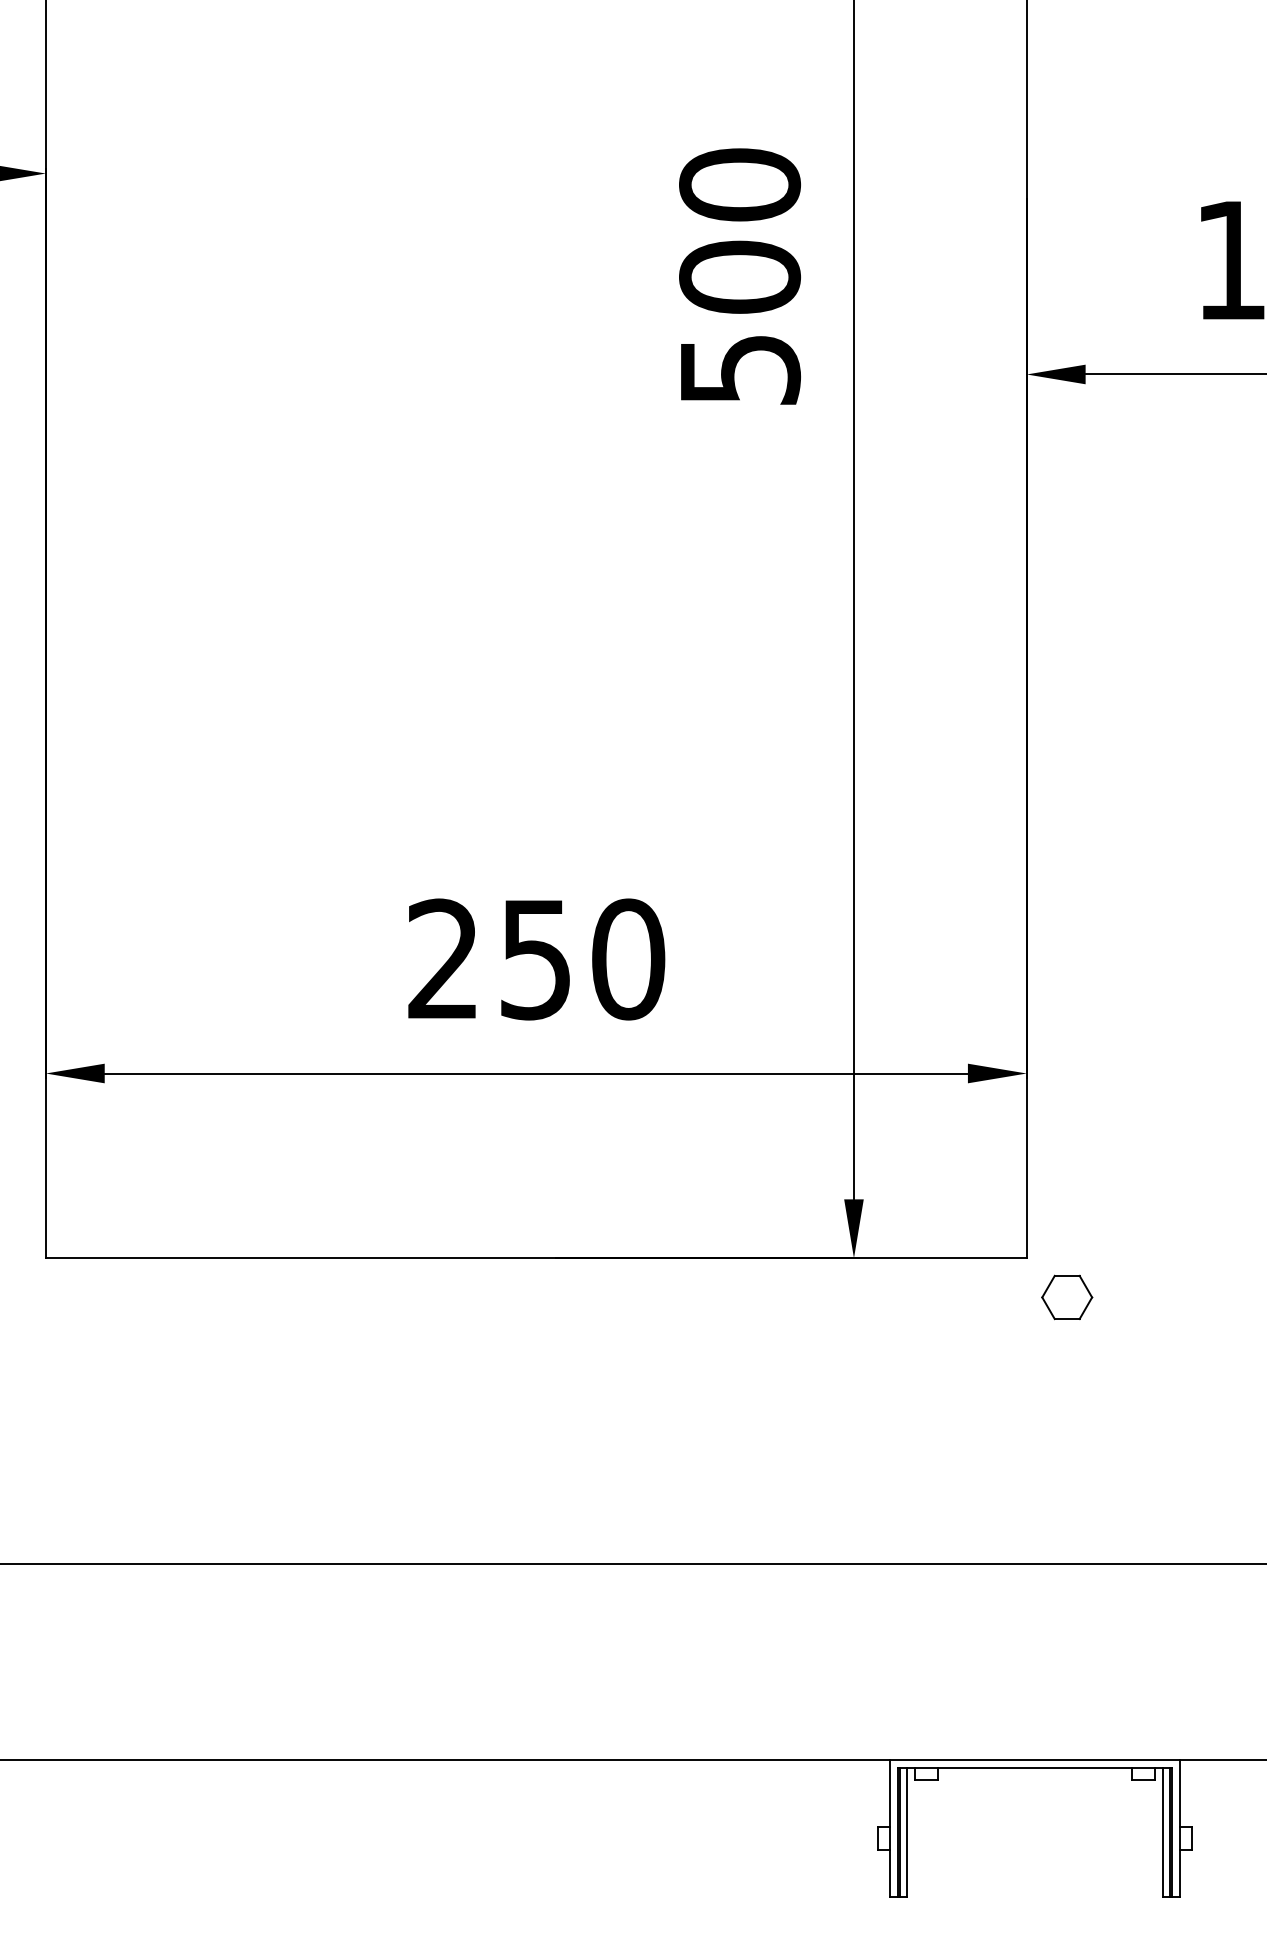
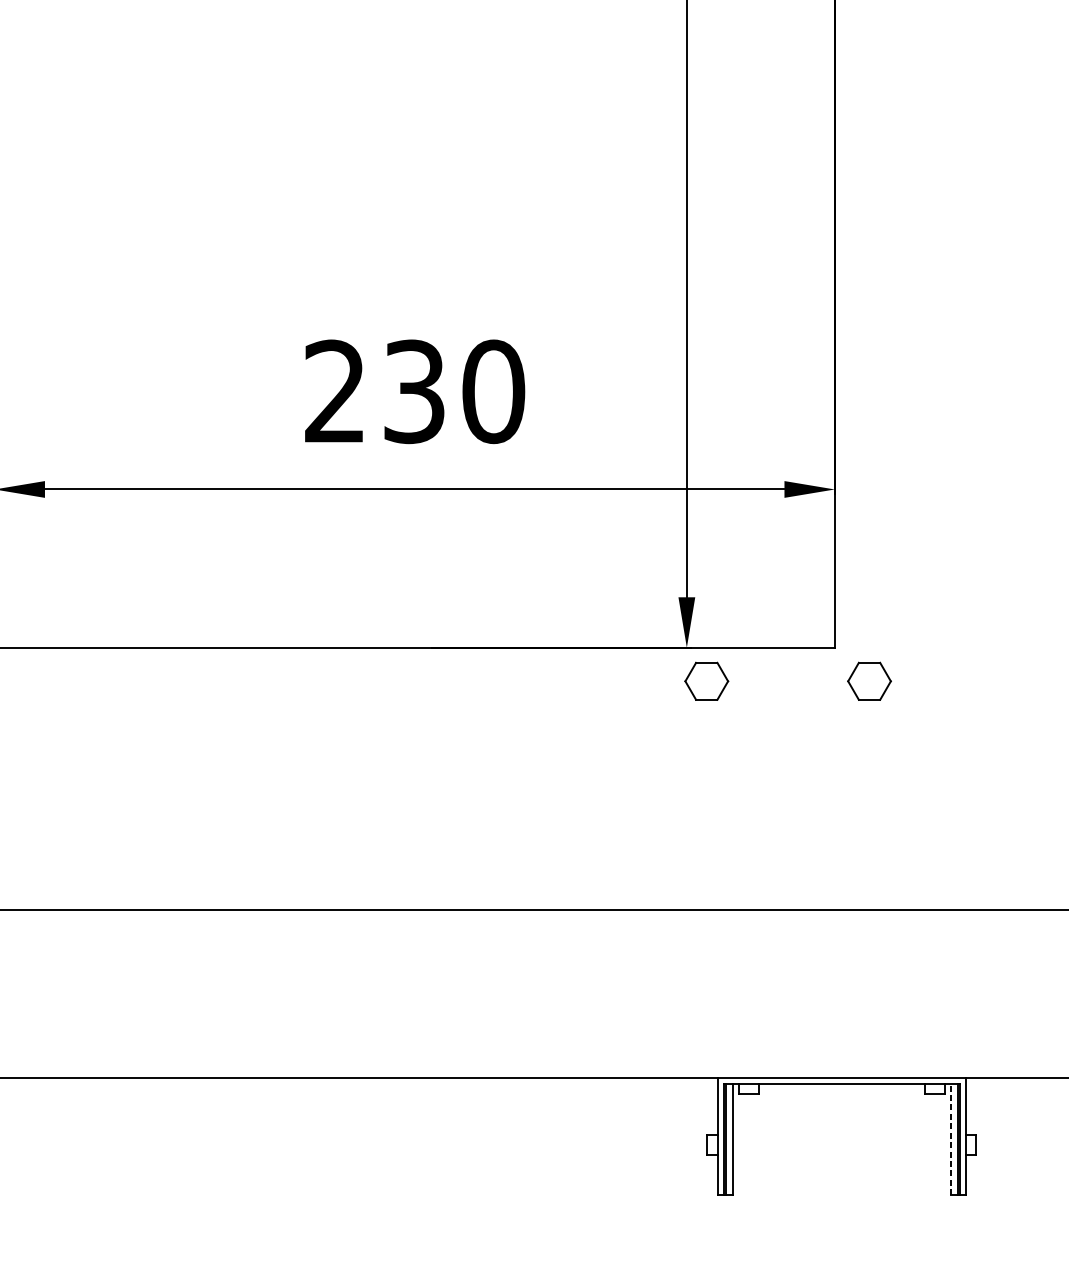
text: (535, 959) -> (414, 391), 250 -> 230
part: (877, 1297) -> (707, 681), added
line: (1162, 1832) -> (951, 1139), solid -> dashed

